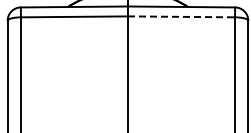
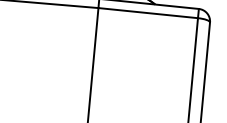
line: (181, 16) -> (148, 12), dashed -> solid

